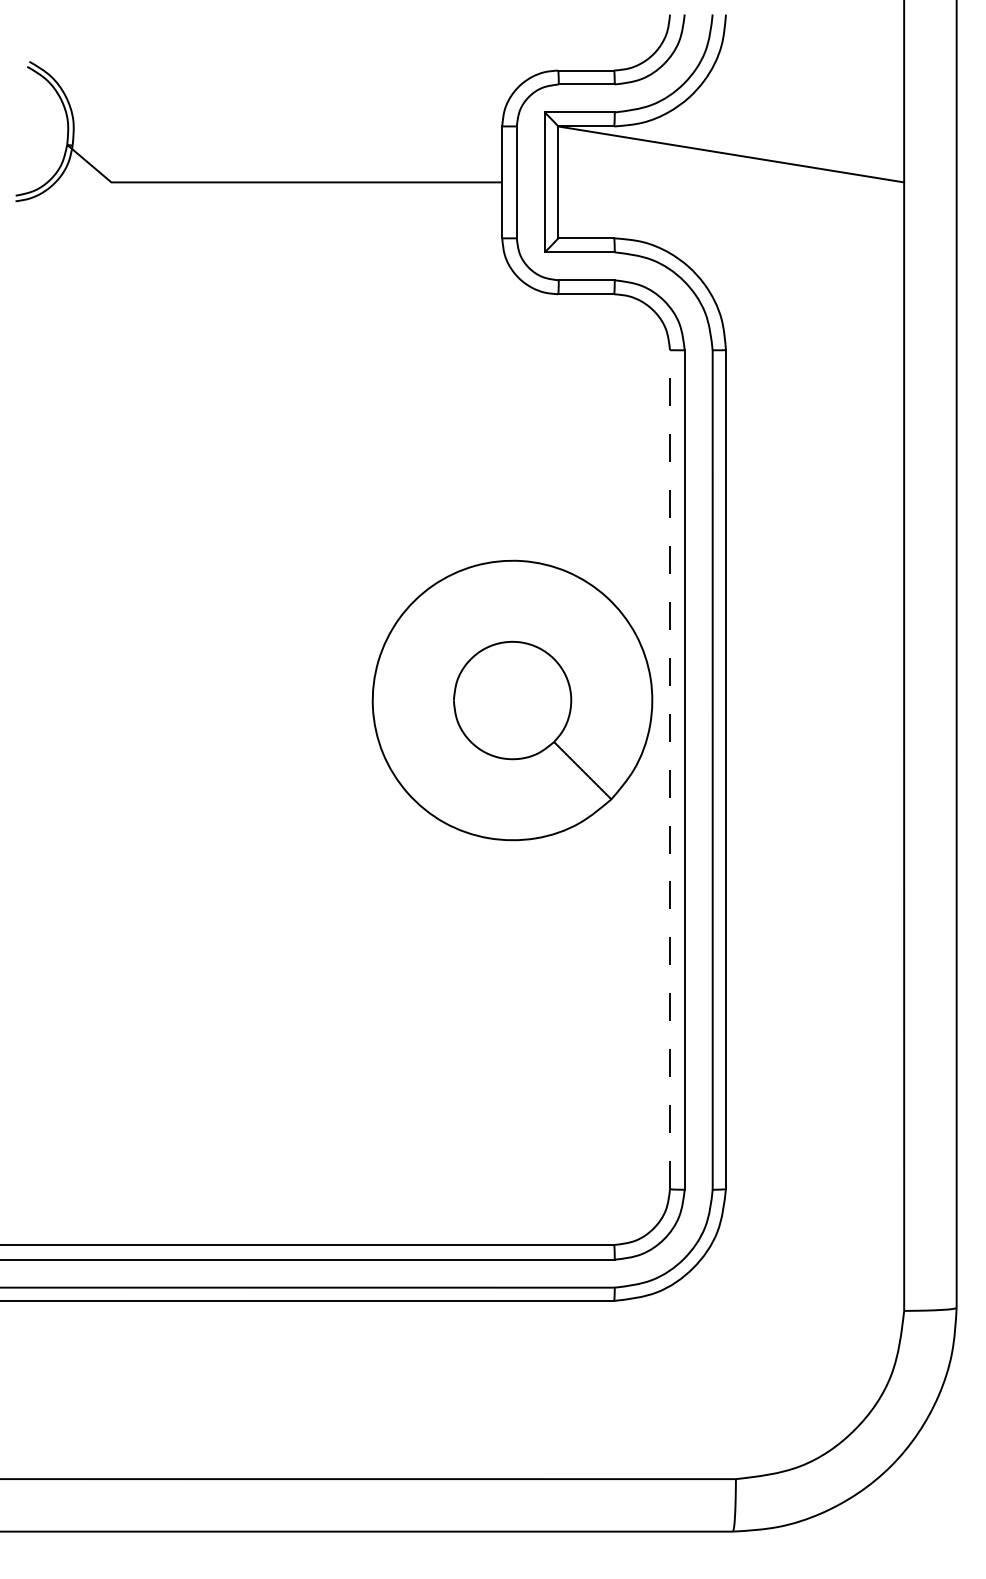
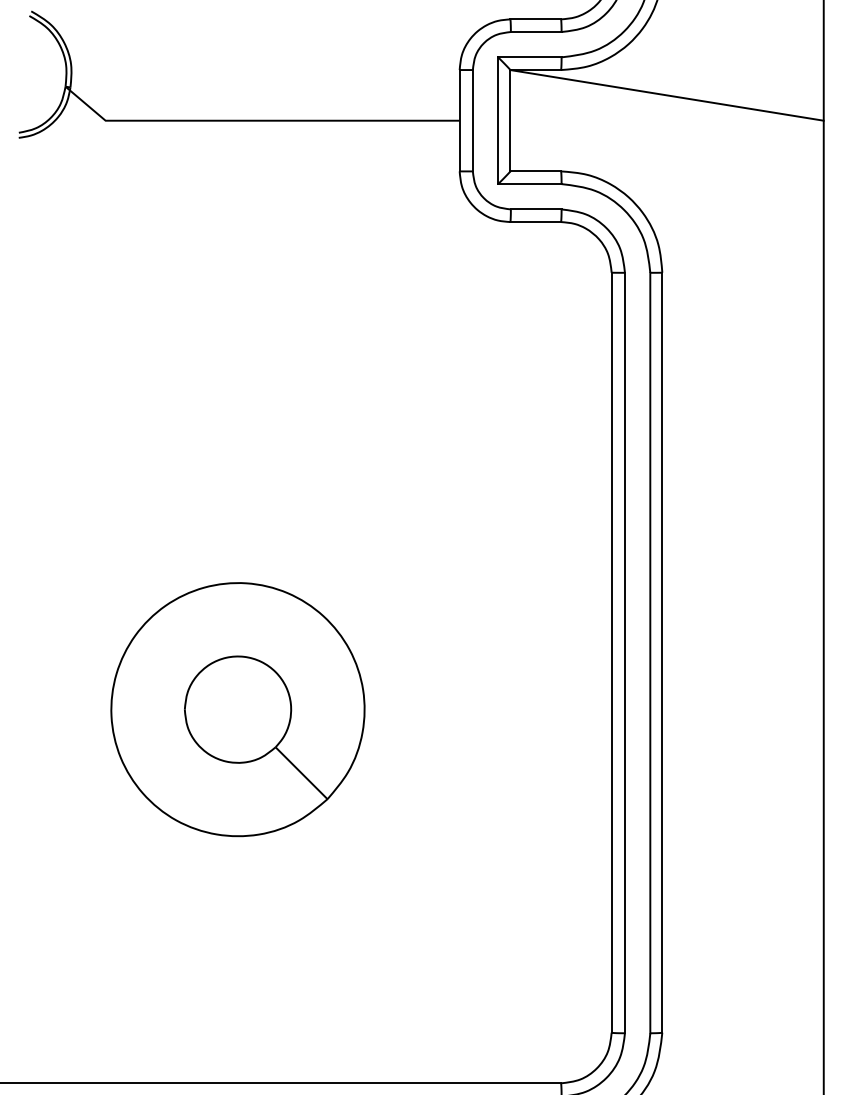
part: (512, 700) -> (237, 709), moved
line: (670, 769) -> (612, 652), dashed -> solid

